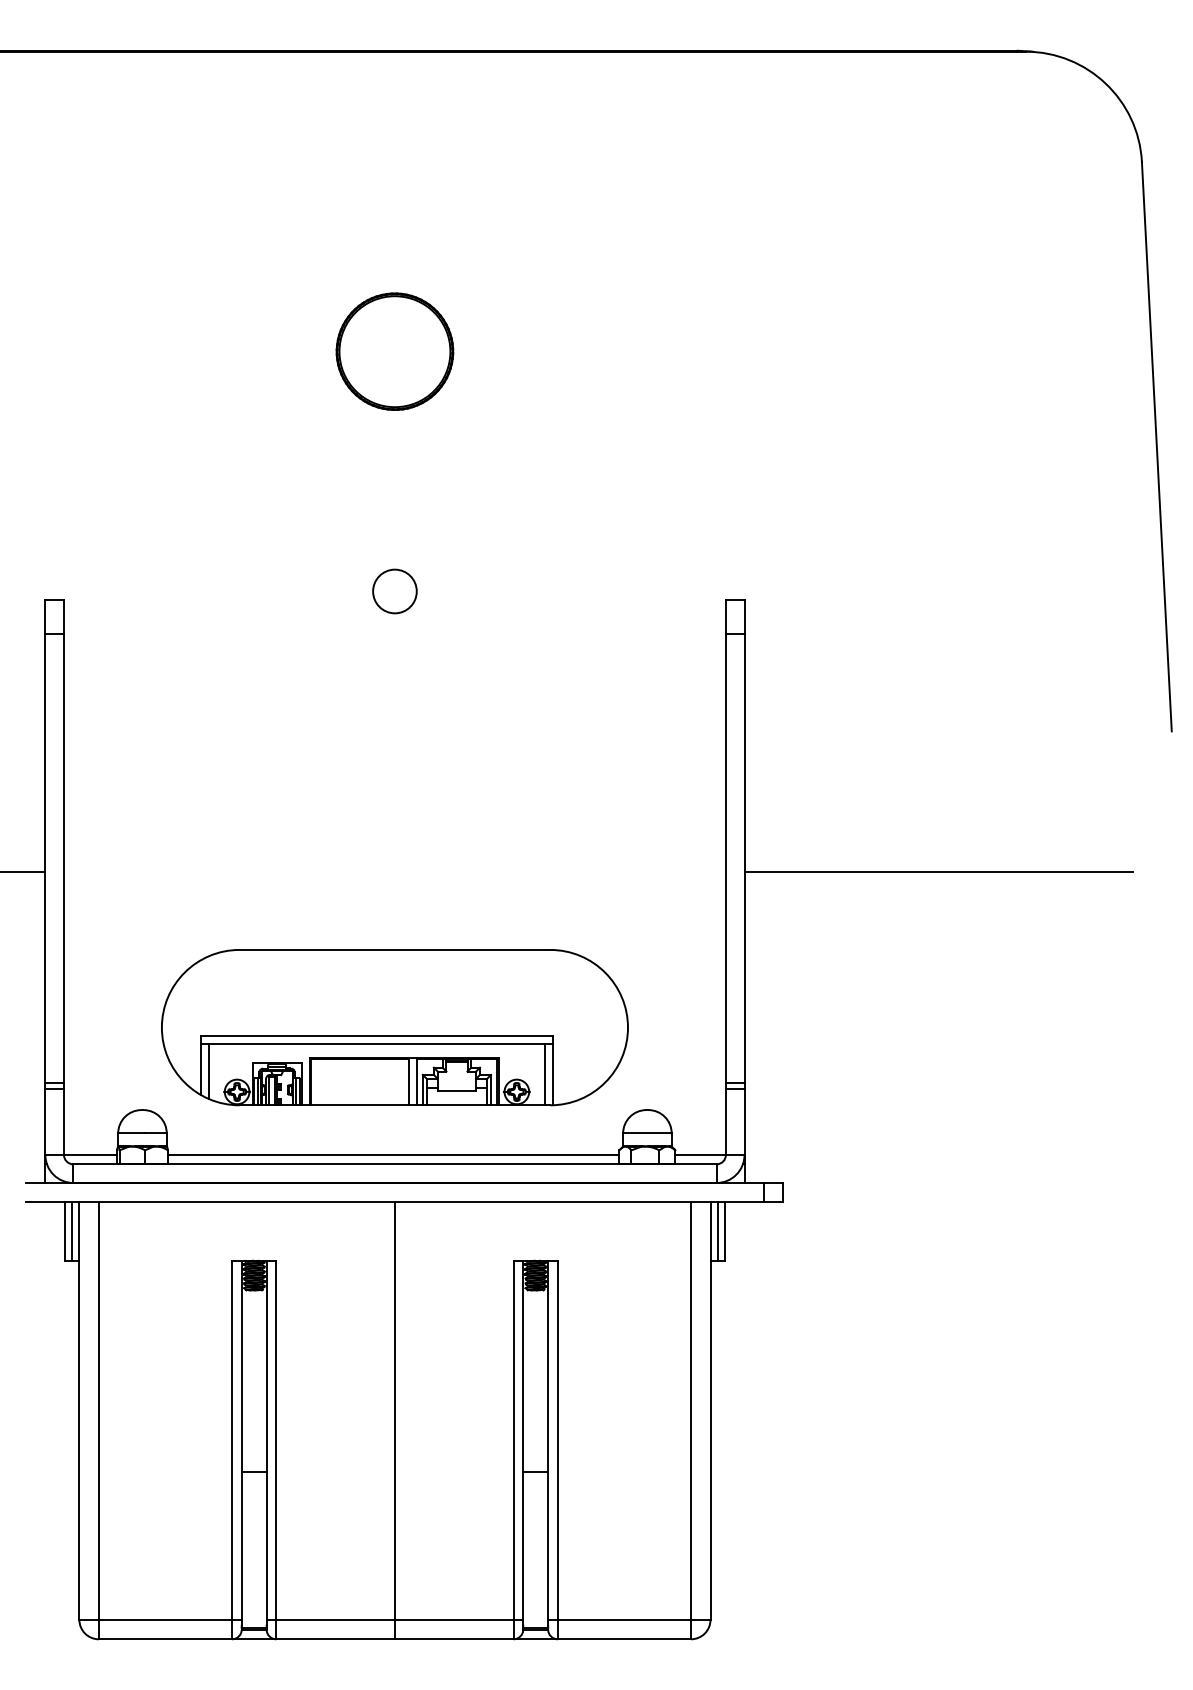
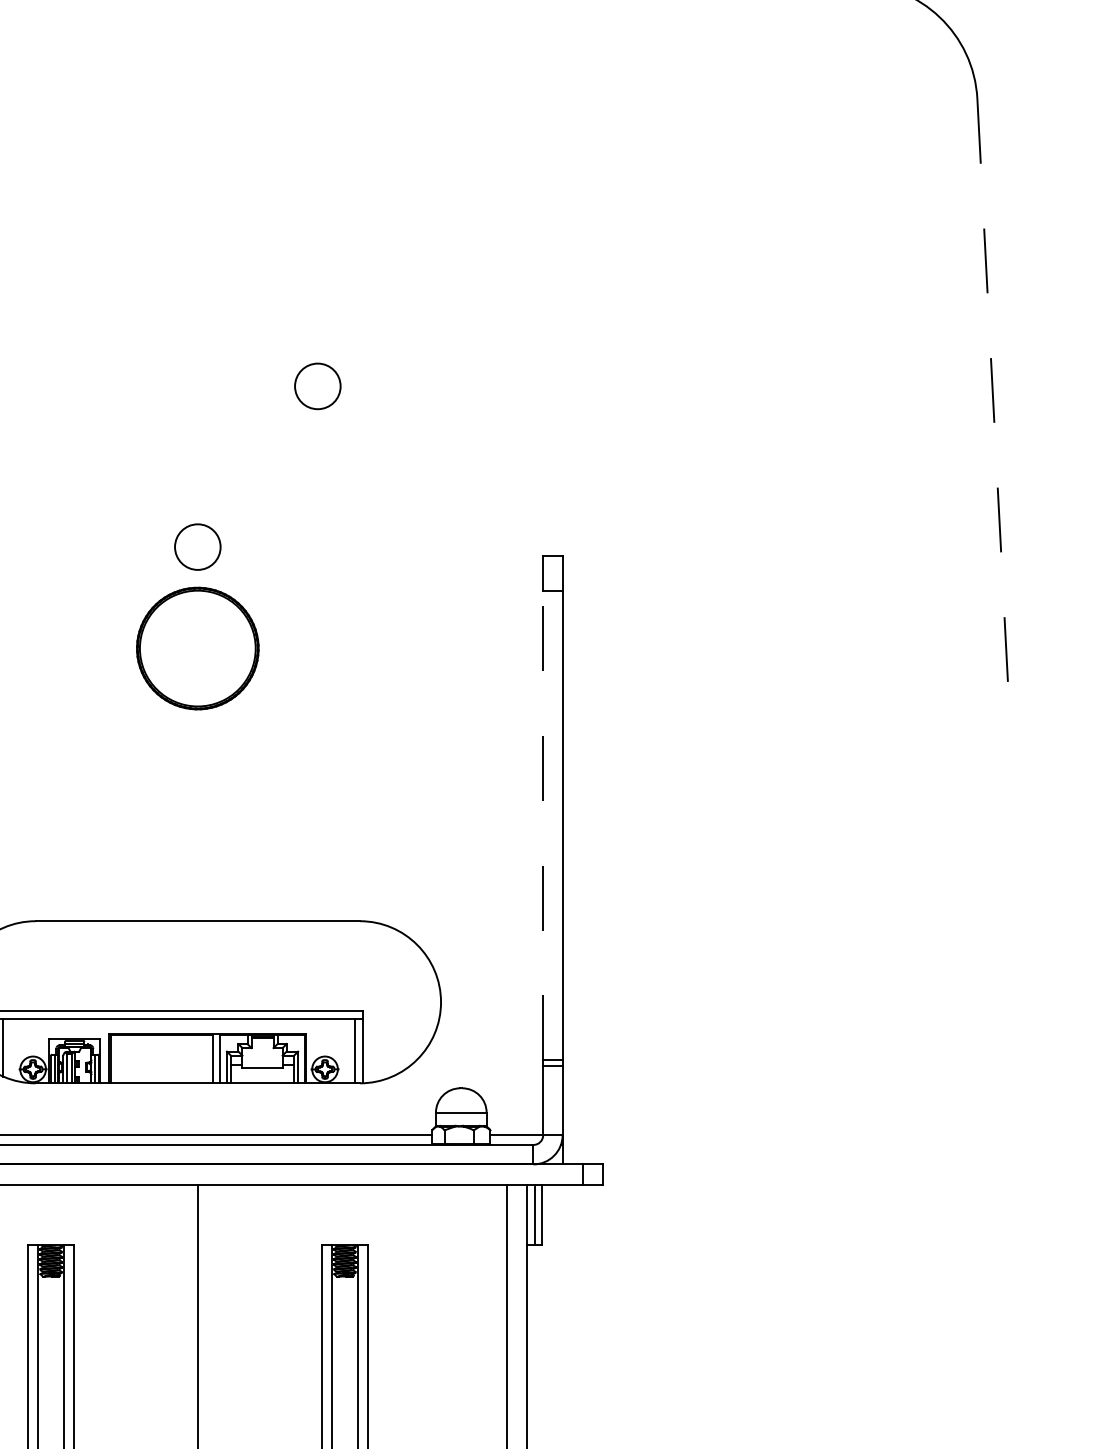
part: (394, 351) -> (197, 648), moved
circle: (509, 437) -> (317, 386), added
line: (1156, 447) -> (992, 396), solid -> dashed
line: (725, 858) -> (542, 825), solid -> dashed
line: (938, 872) -> (765, 840), removed

